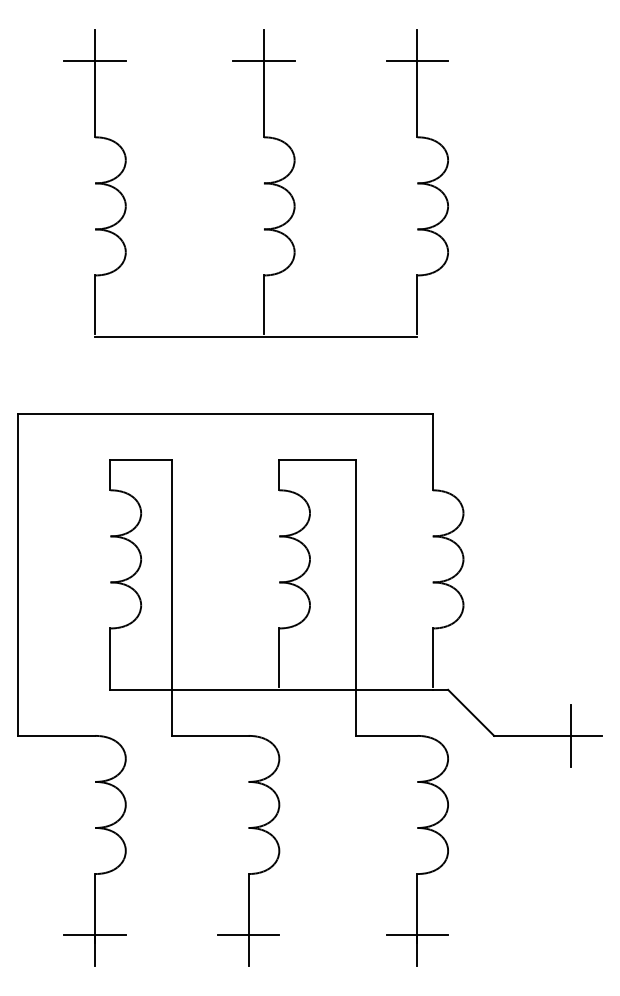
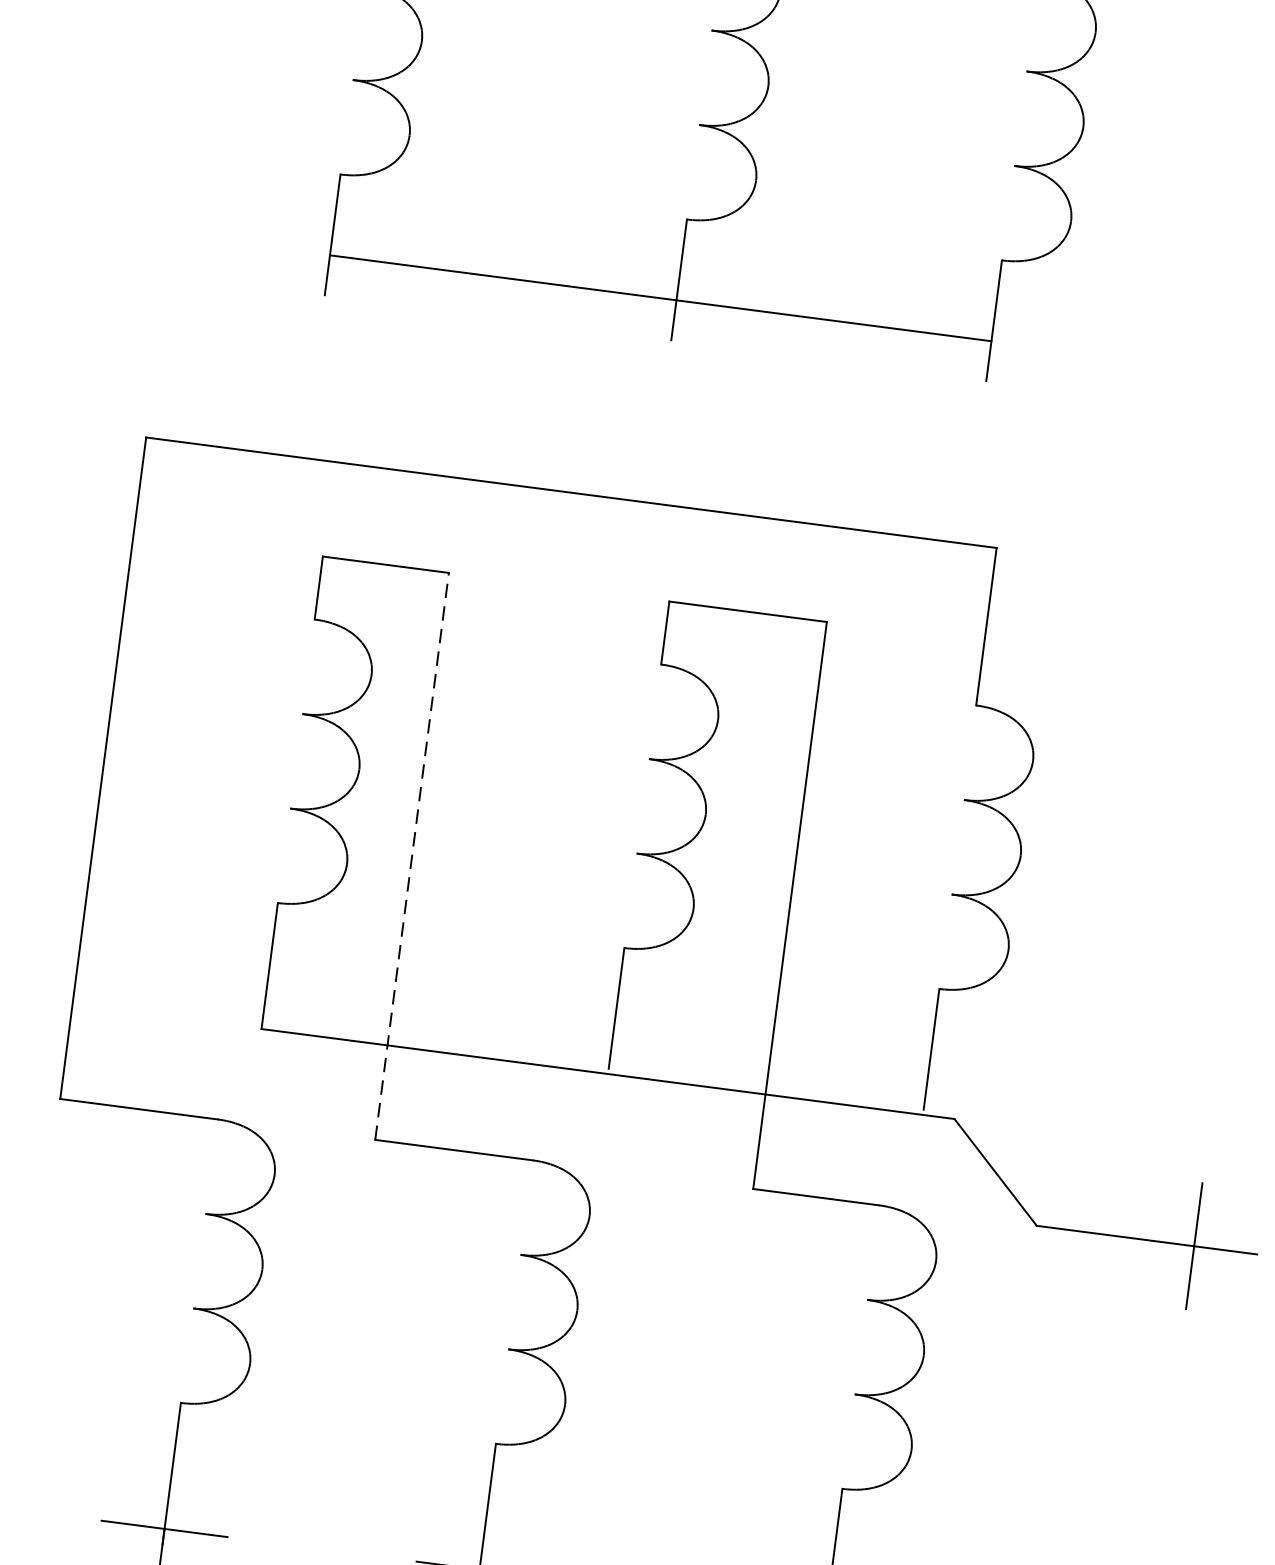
line: (256, 336) -> (661, 297), moved
line: (171, 597) -> (411, 855), solid -> dashed

